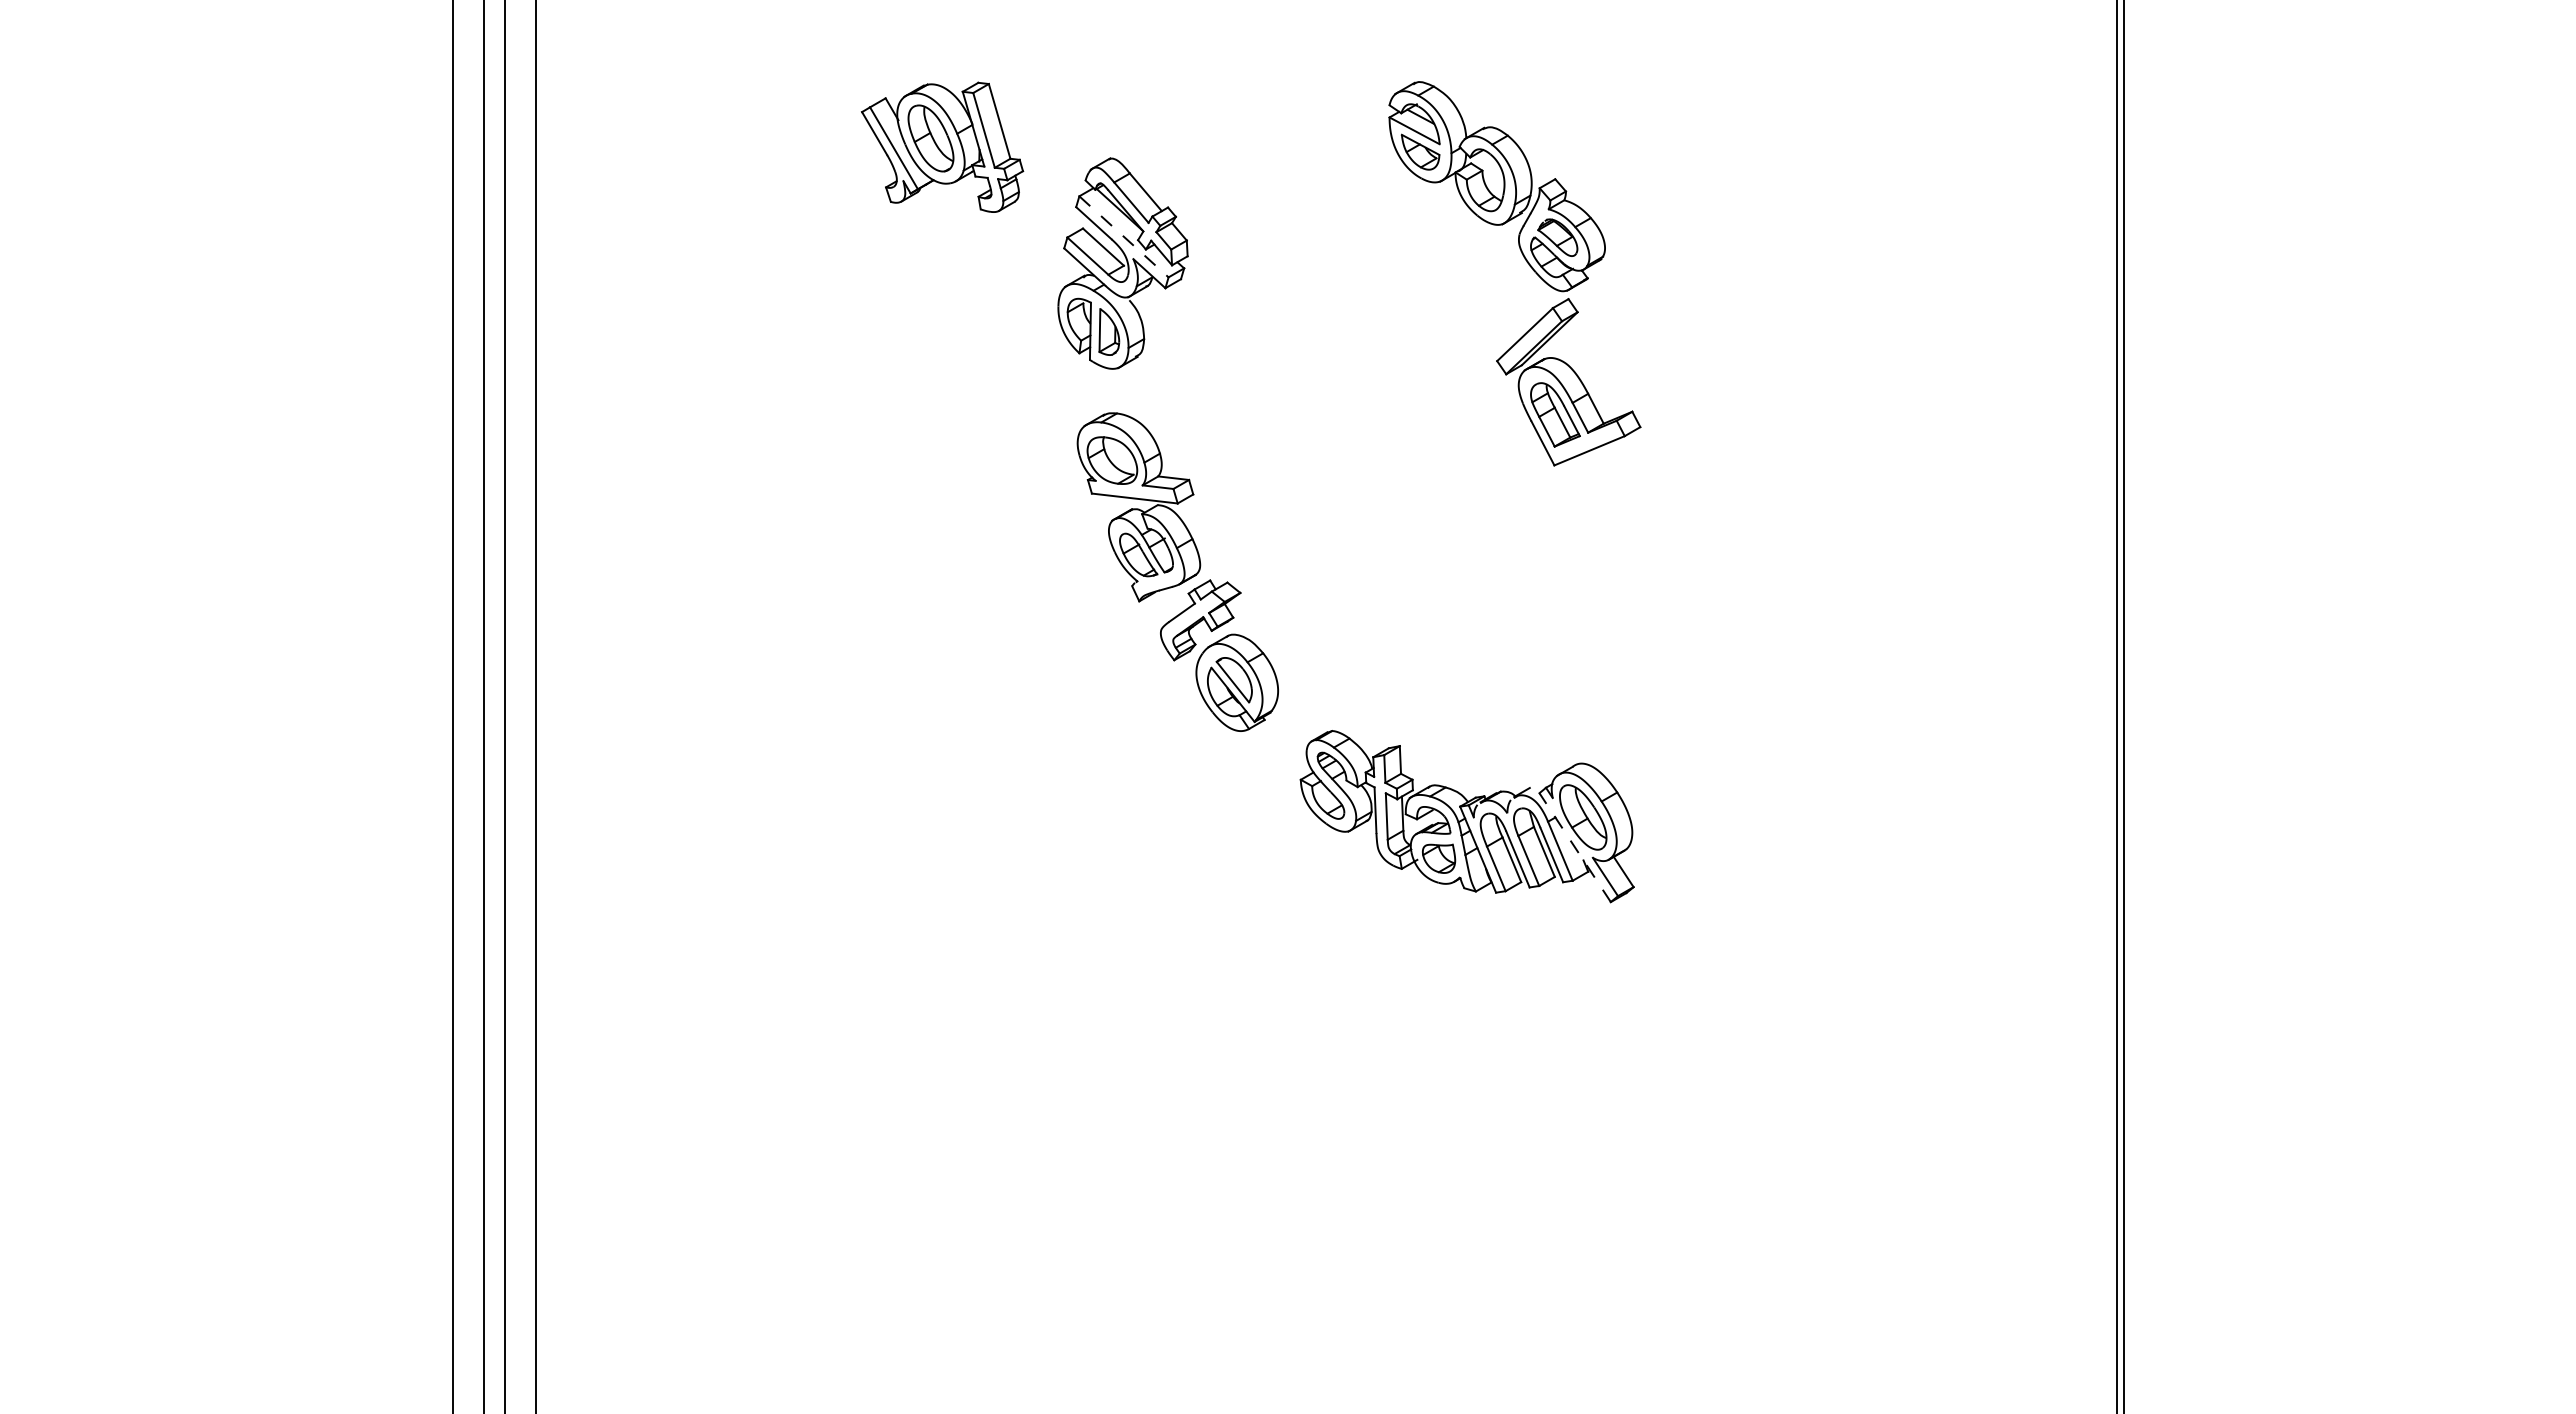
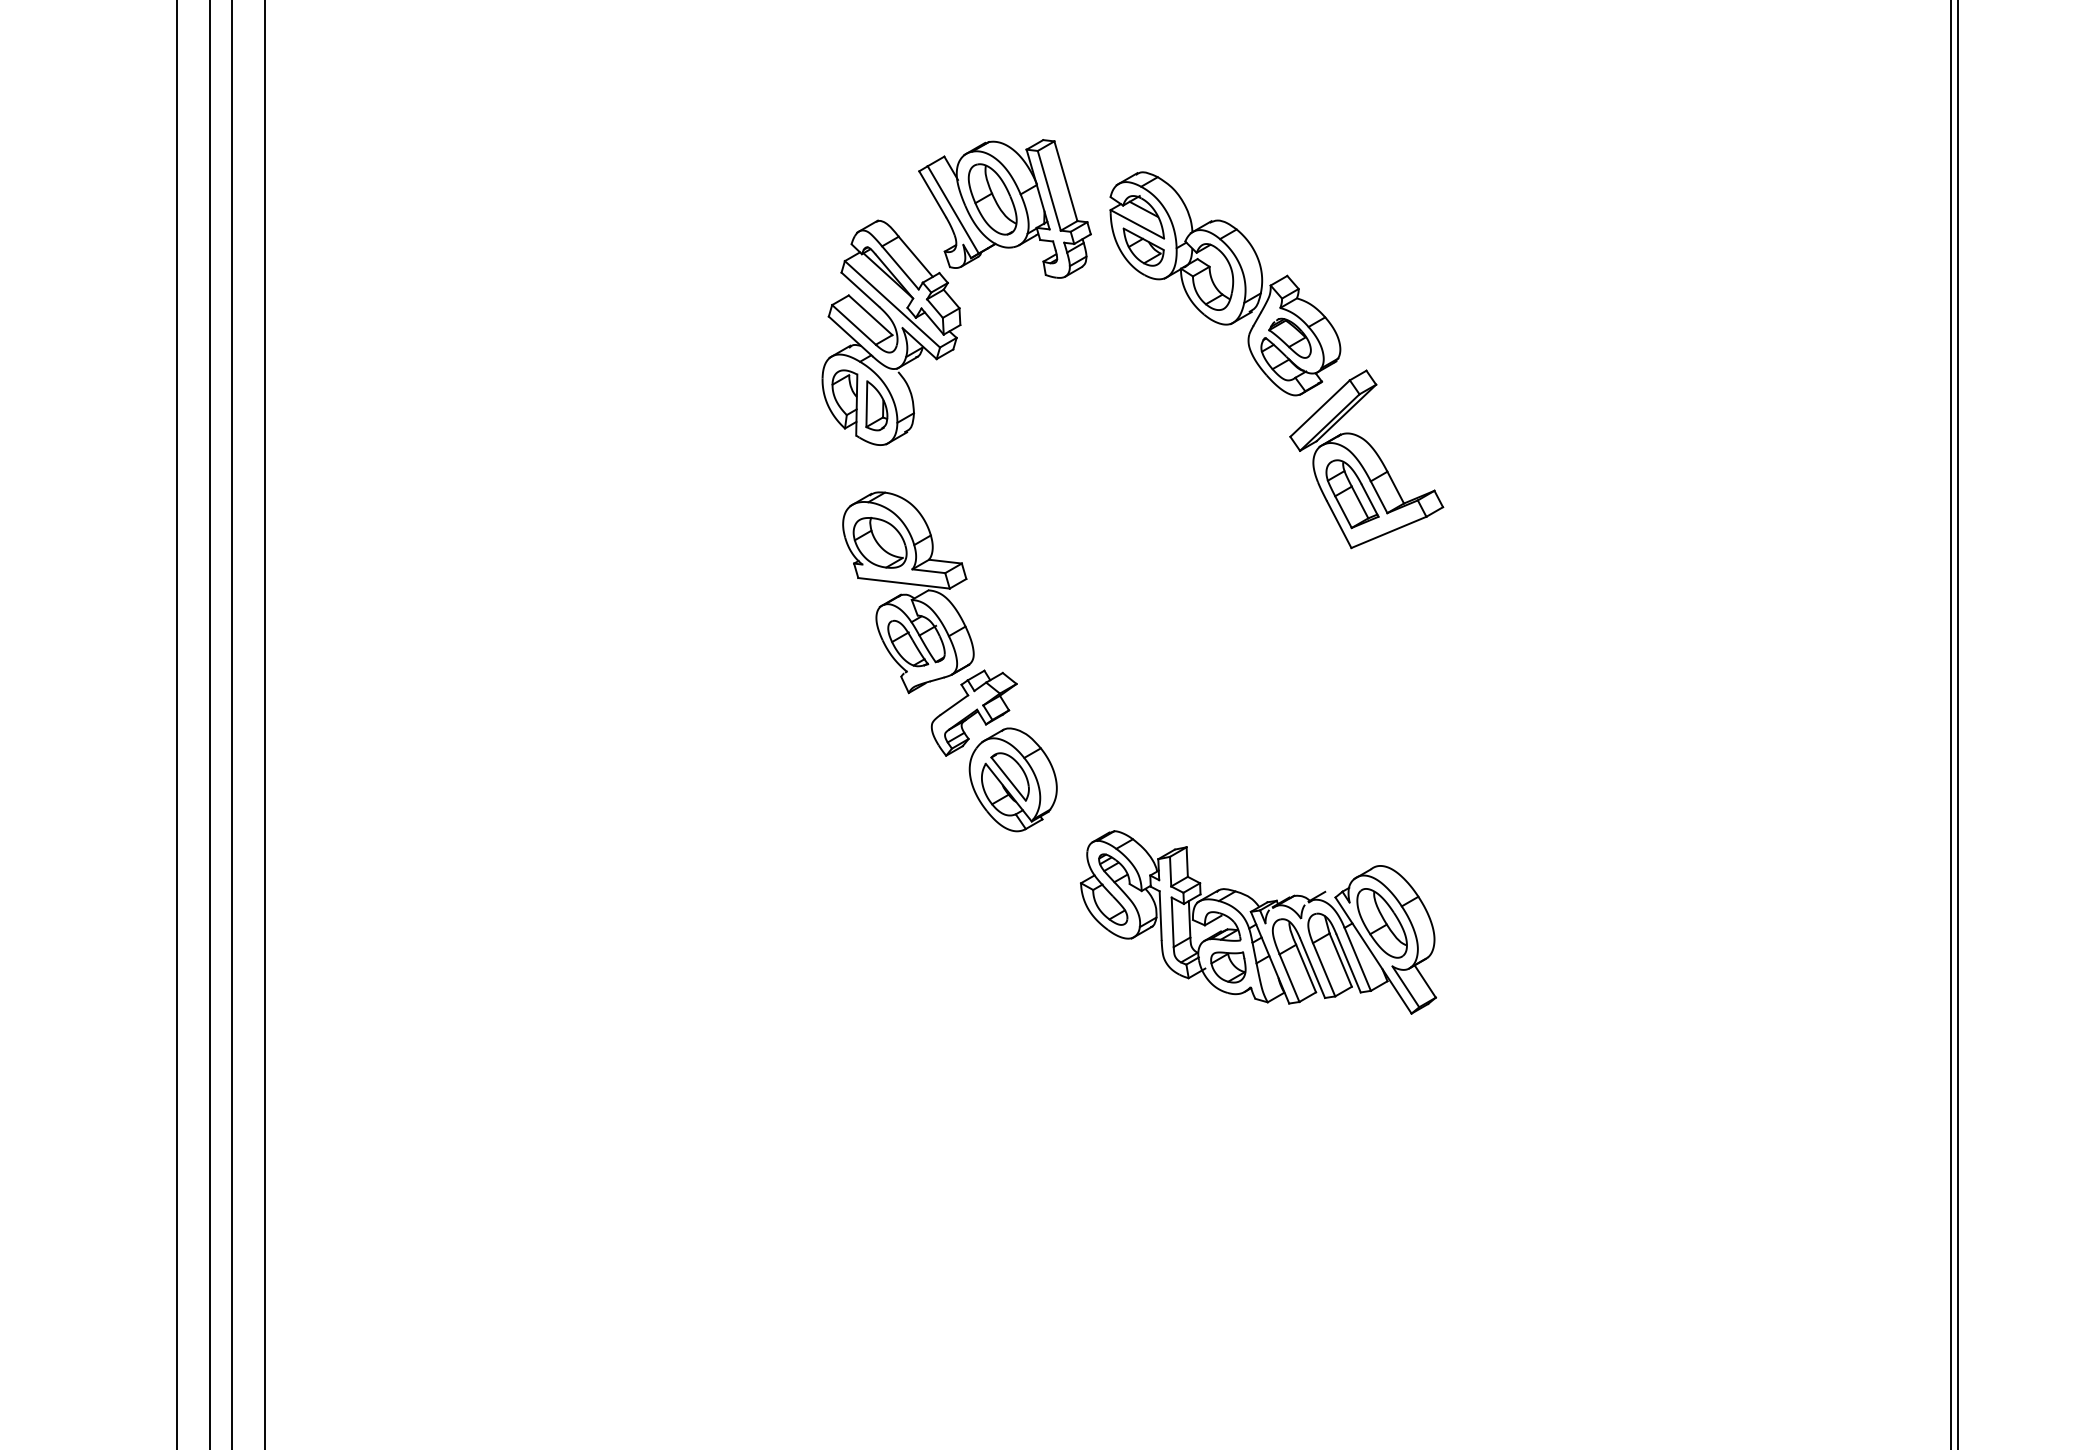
part: (942, 146) -> (1004, 207), moved
part: (1496, 186) -> (1224, 283), moved
line: (1124, 237) -> (893, 305), dashed -> solid
line: (1574, 847) -> (1372, 955), dashed -> solid

